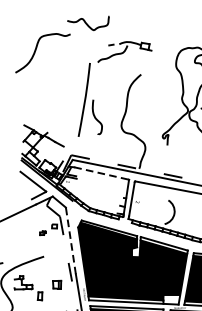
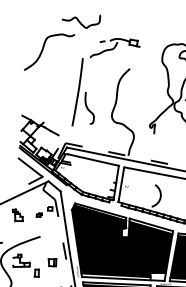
curve: (36, 51) -> (43, 50), moved
line: (101, 173) -> (93, 160), dashed -> solid
part: (19, 233) -> (17, 215), added
line: (71, 240) -> (65, 221), dashed -> solid

